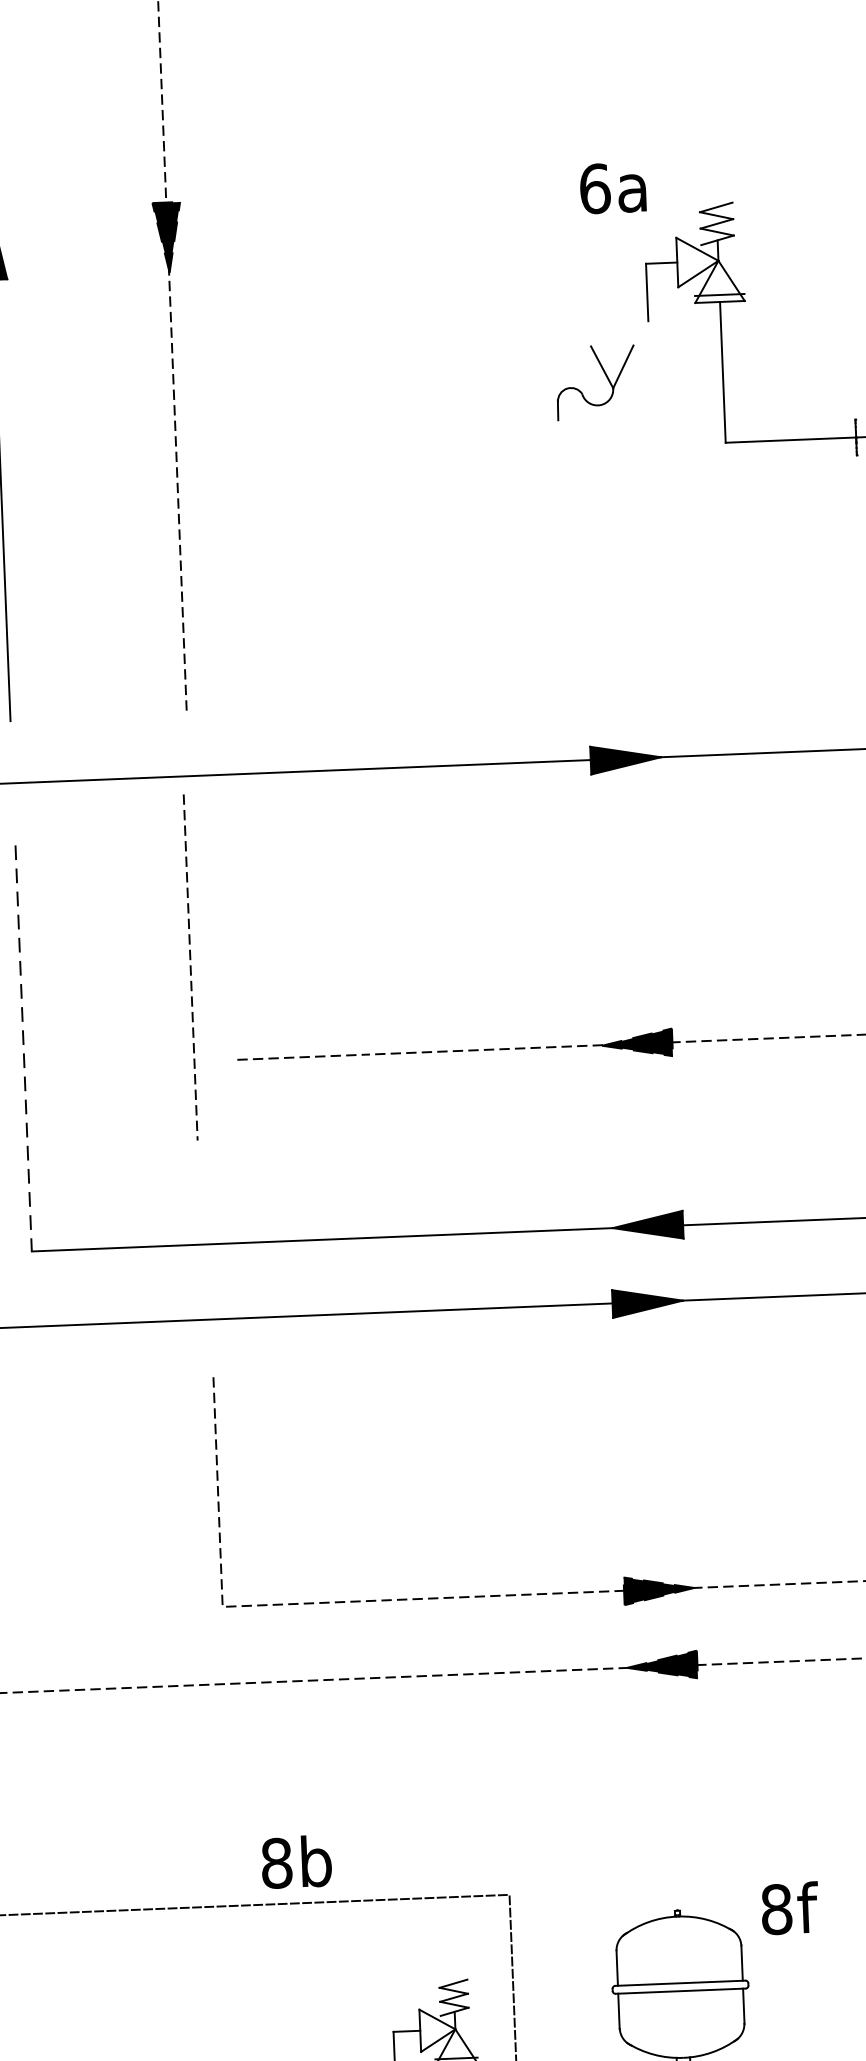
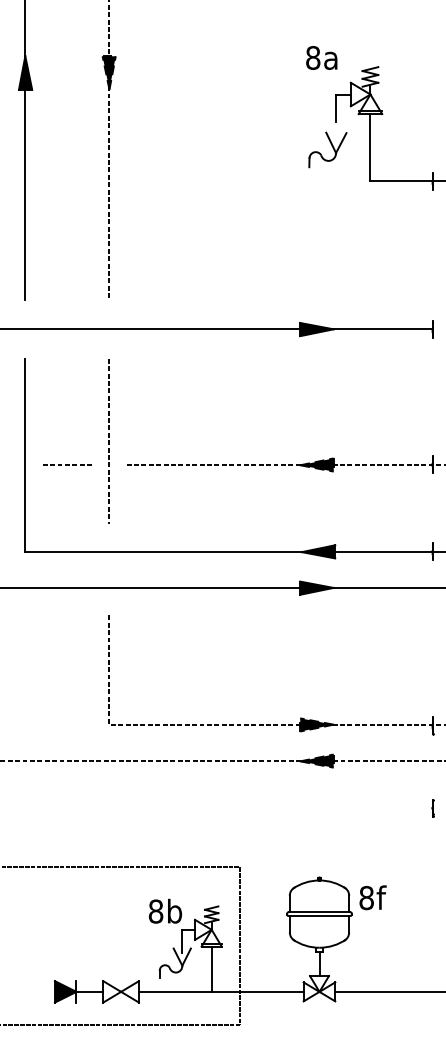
text: (595, 187) -> (313, 57), 6a -> 8a
part: (594, 381) -> (327, 149), moved
line: (189, 968) -> (108, 441), moved
line: (24, 1048) -> (25, 455), dashed -> solid
line: (111, 1065) -> (66, 465), added
text: (296, 1860) -> (165, 910), moved
text: (788, 1907) -> (372, 897), moved

